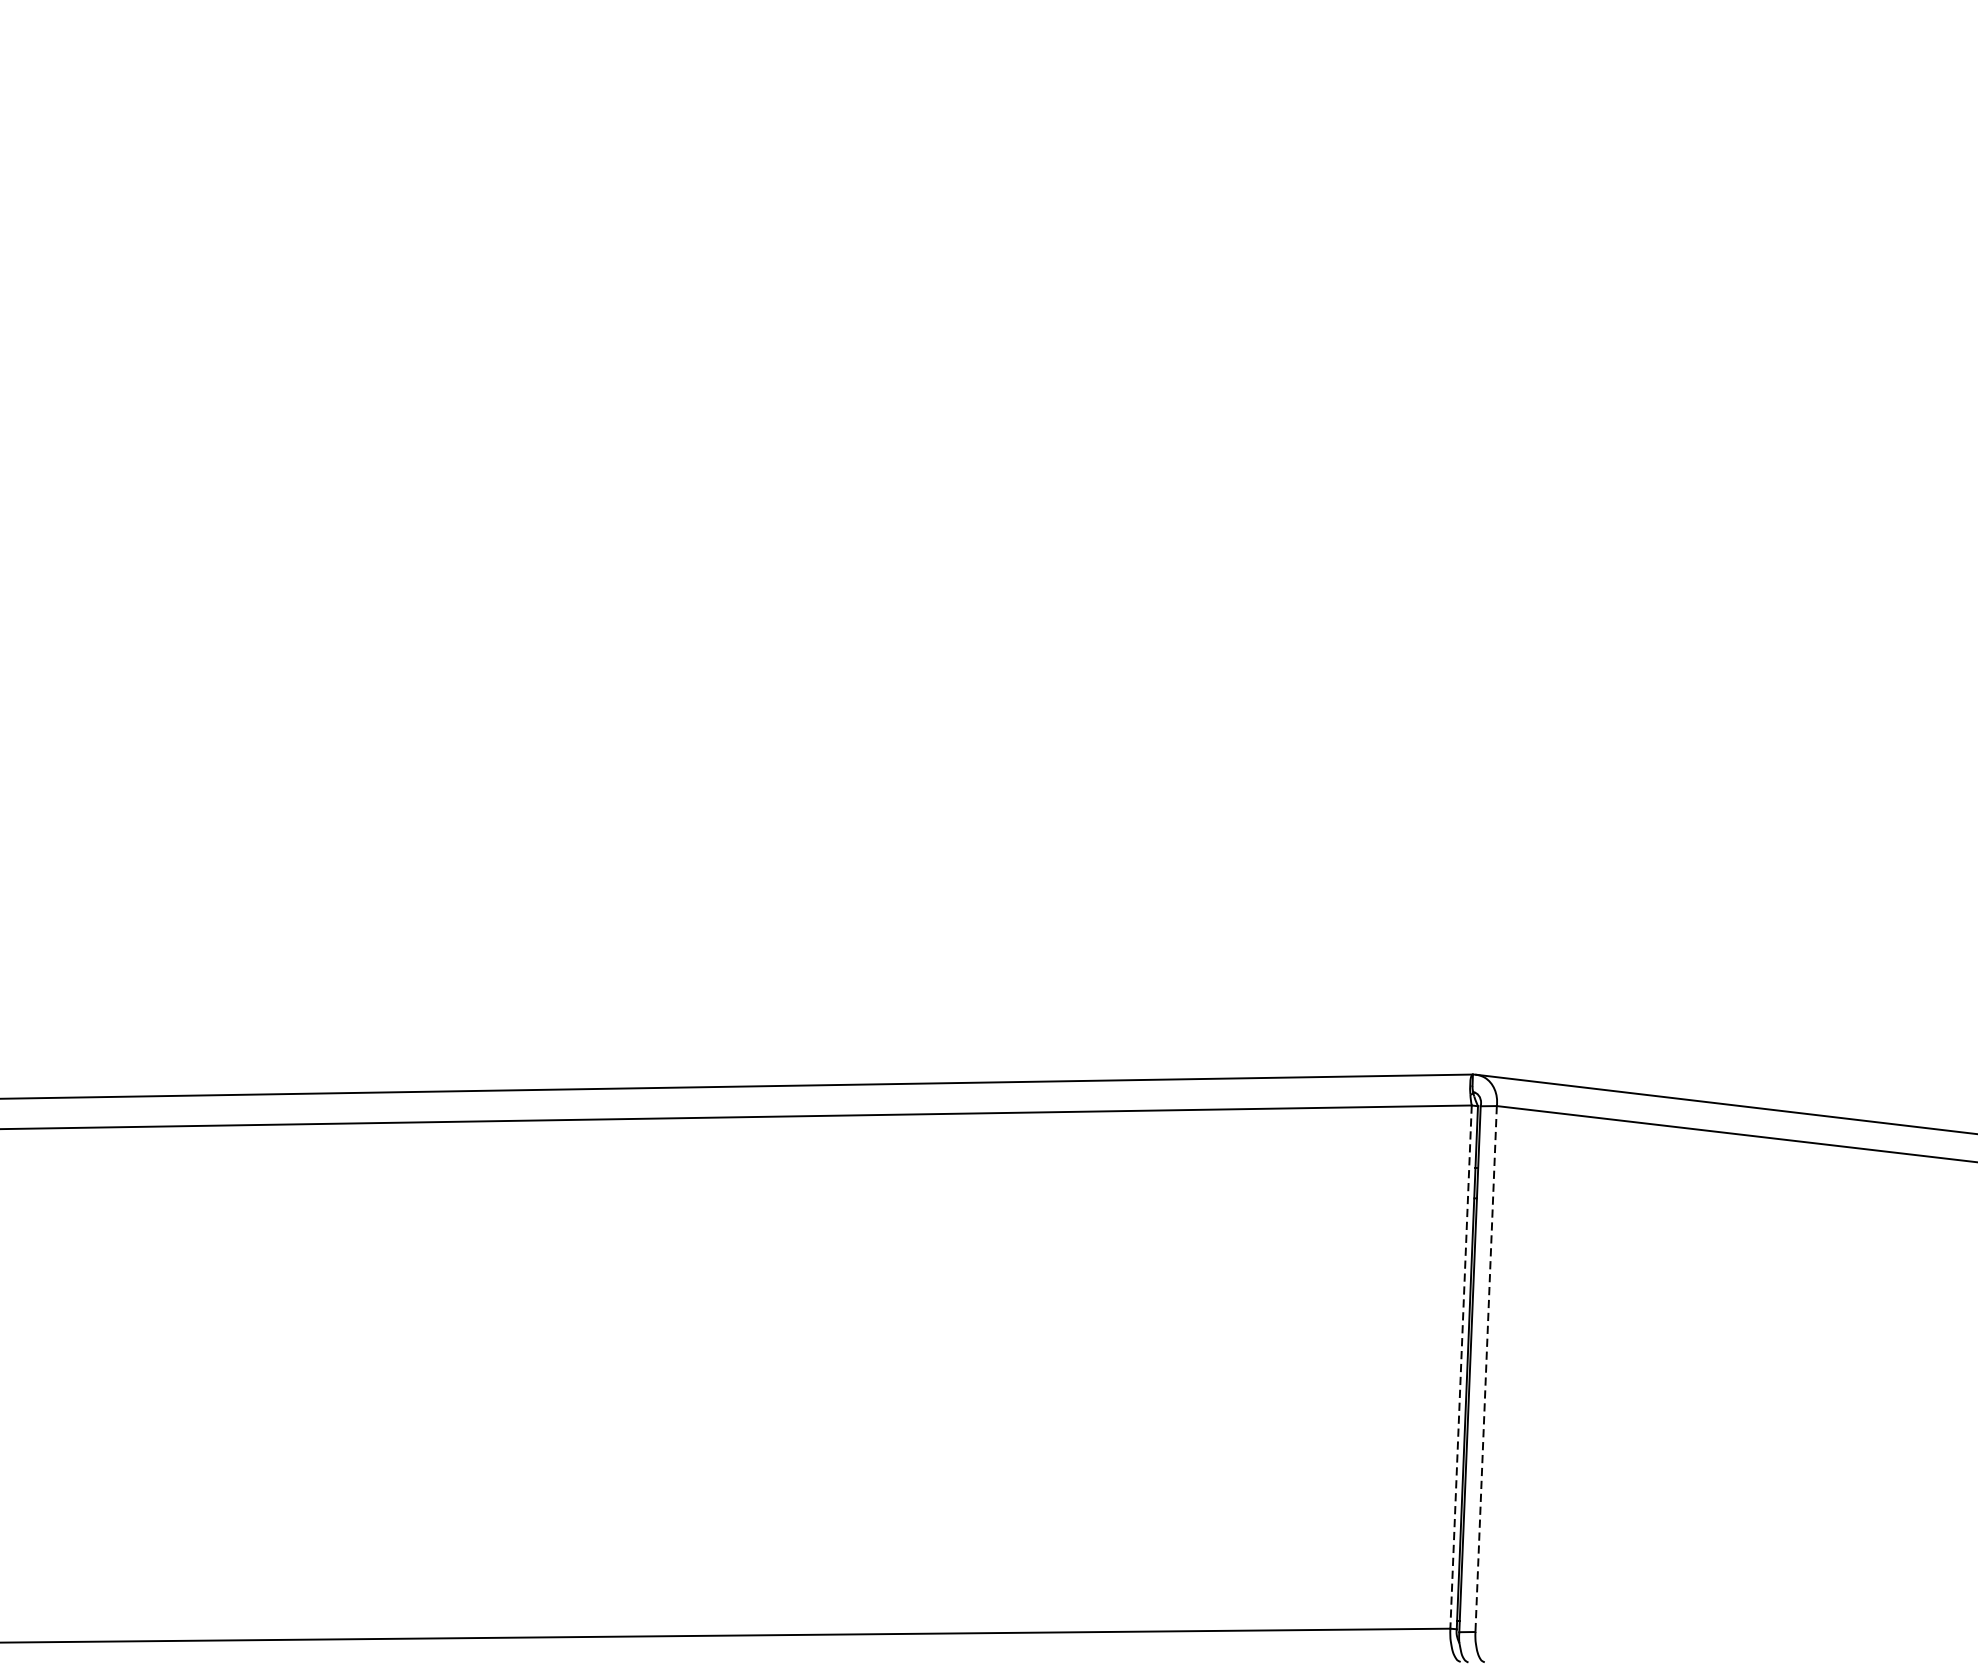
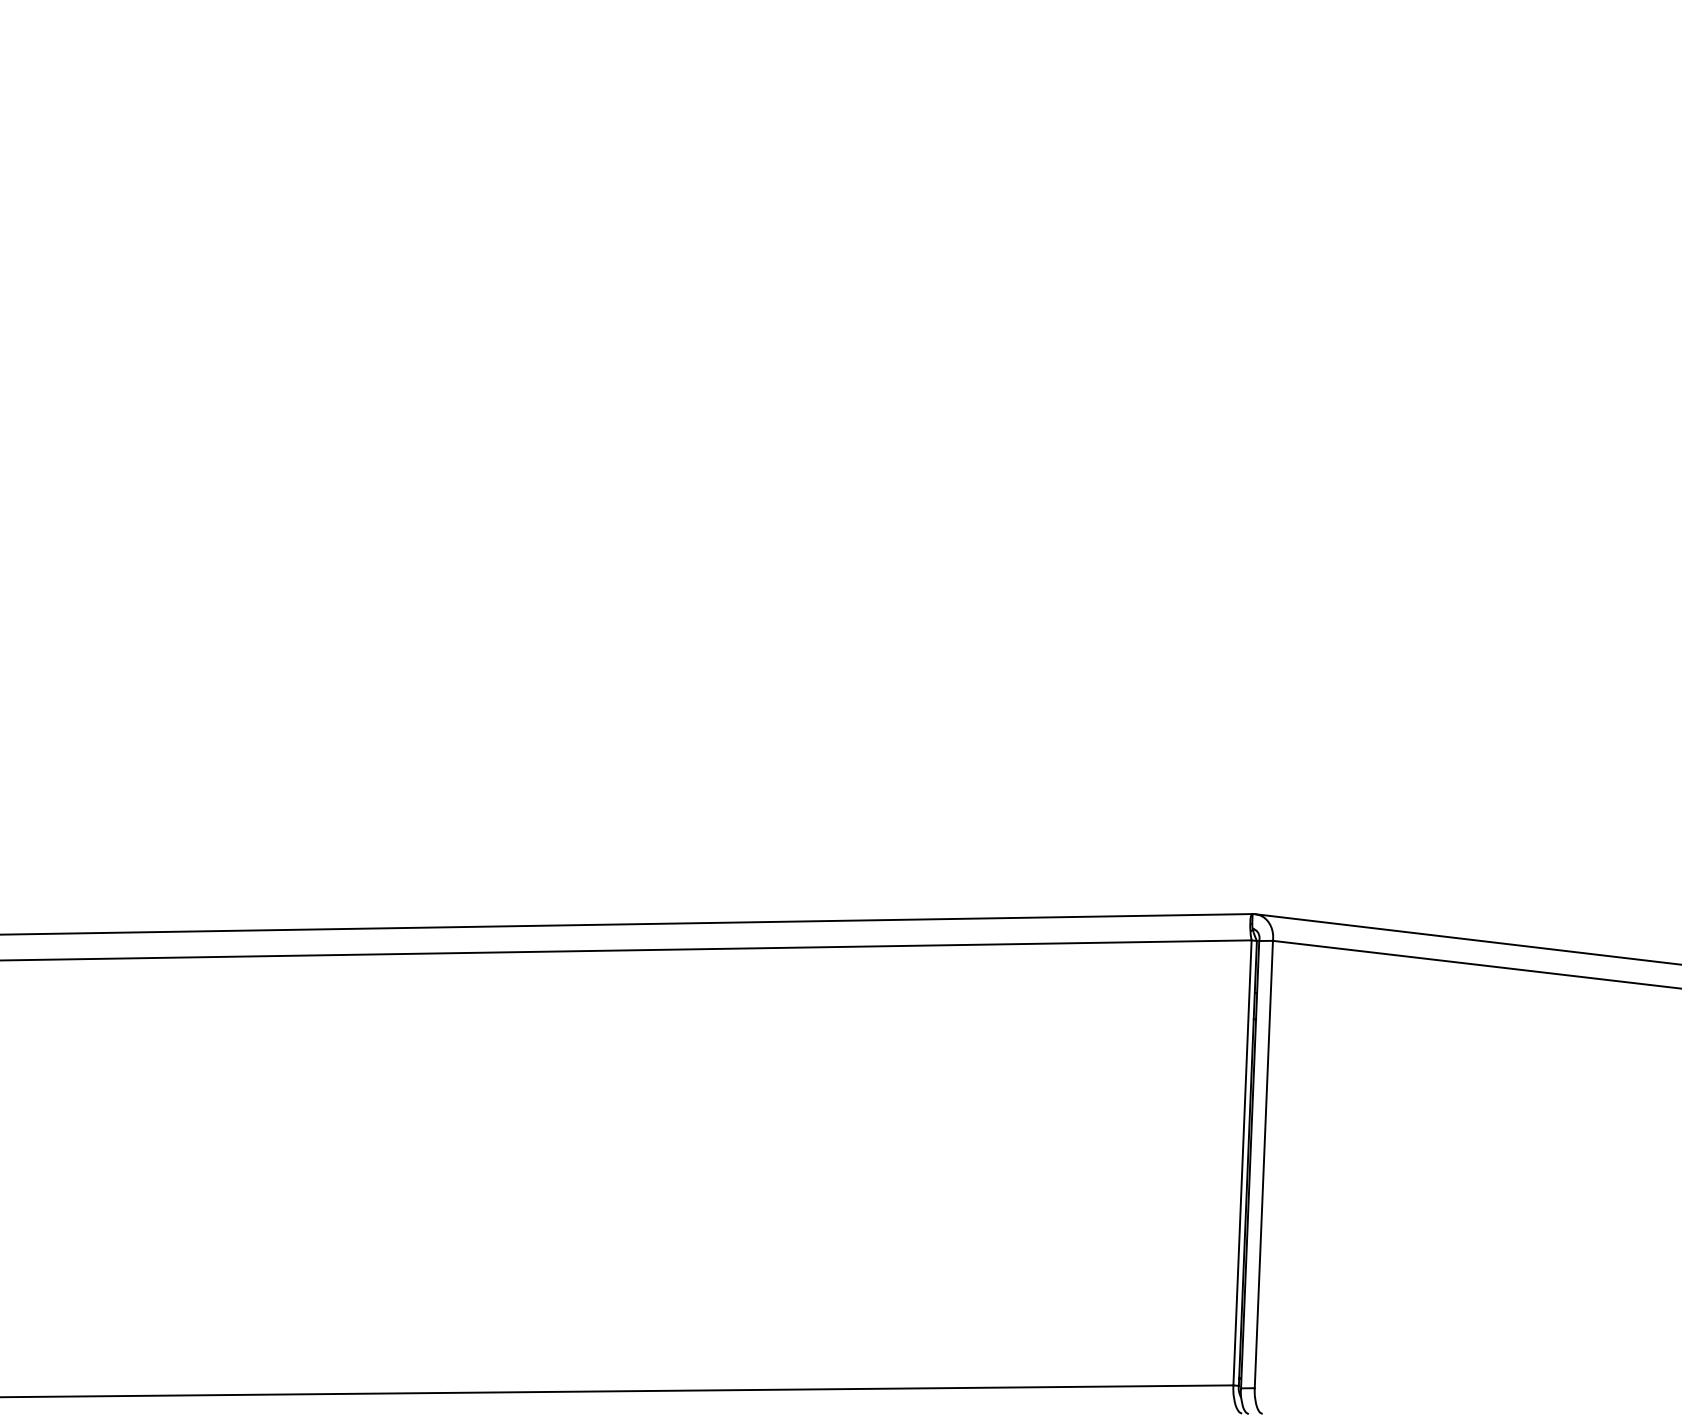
line: (1461, 1366) -> (1242, 1162), dashed -> solid
line: (1485, 1369) -> (1263, 1164), dashed -> solid

